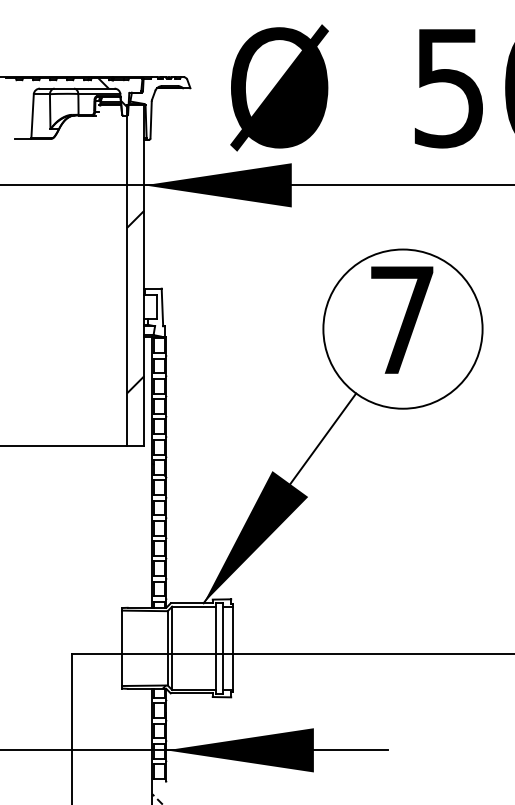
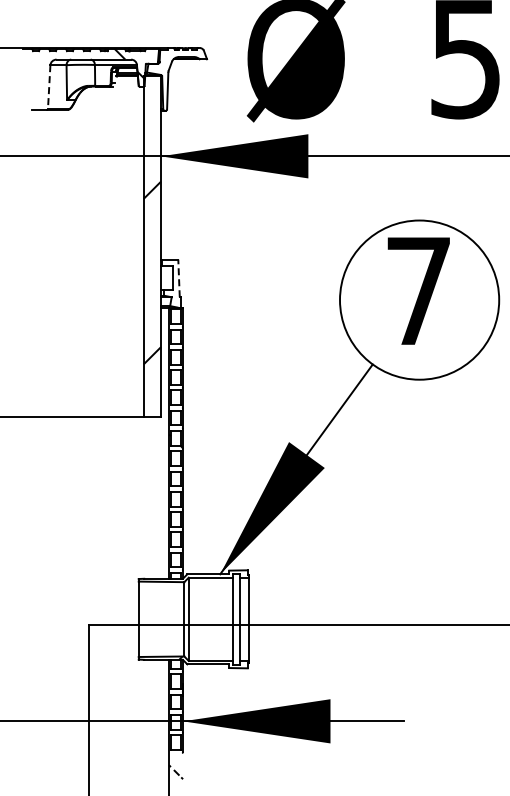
line: (32, 116) -> (49, 87), solid -> dashed
line: (162, 307) -> (179, 278), solid -> dashed

